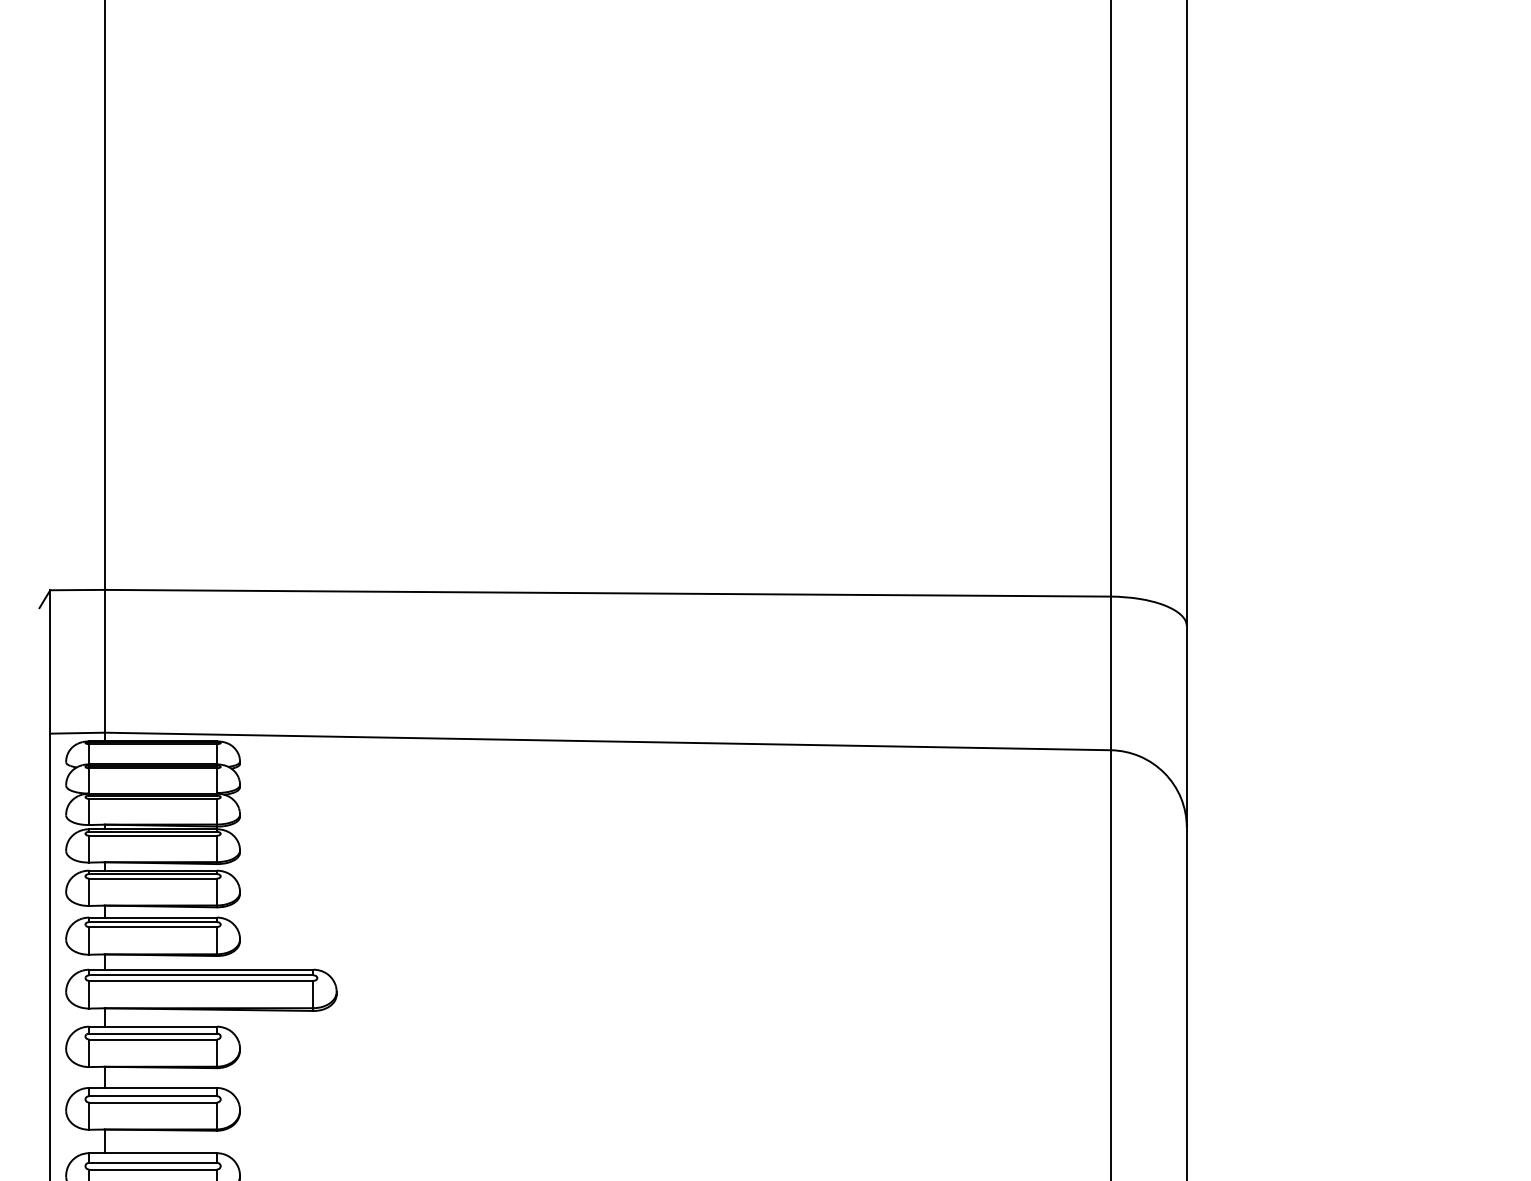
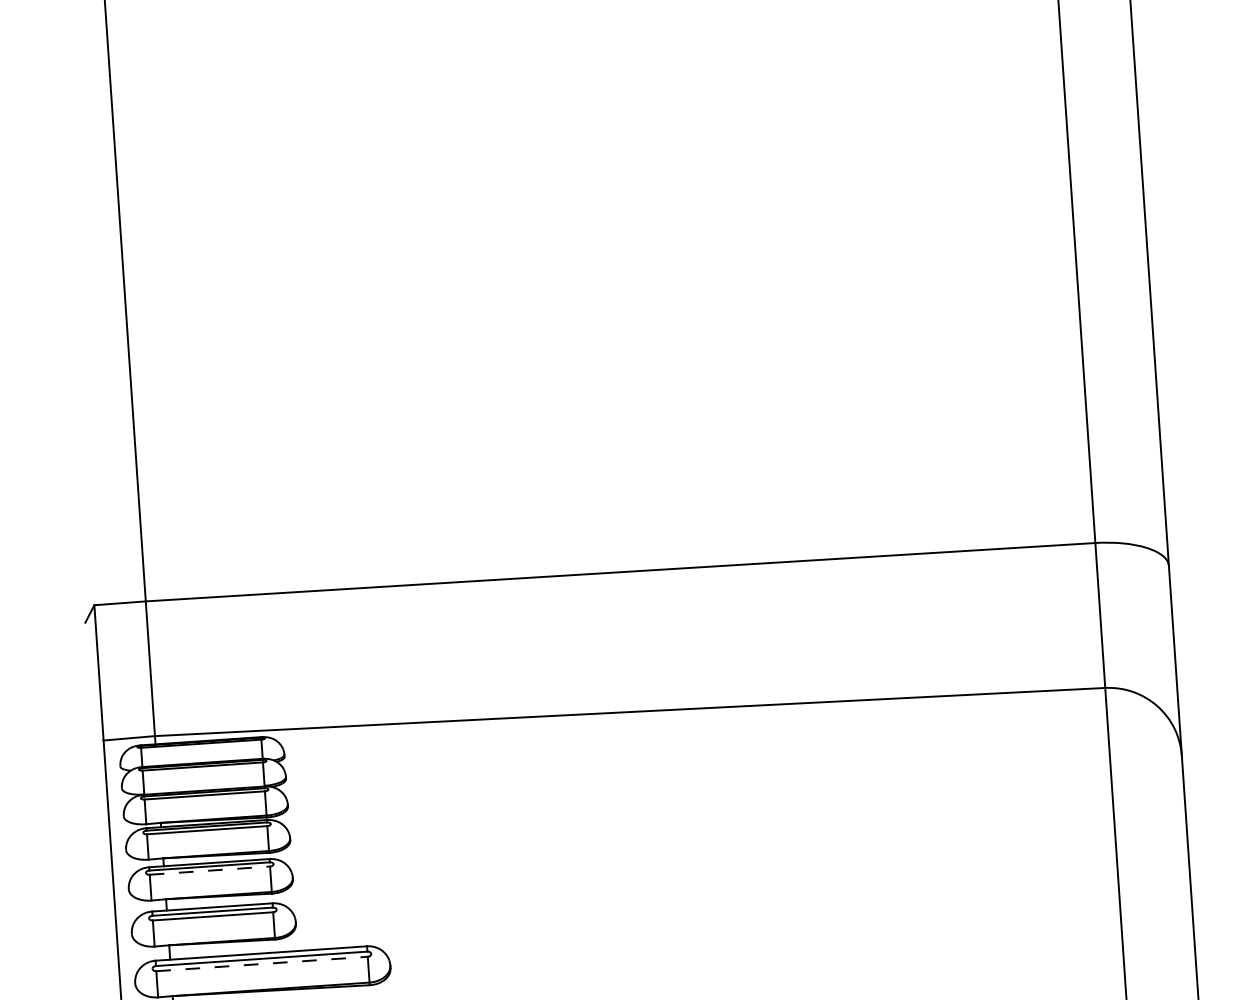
line: (153, 878) -> (210, 870), solid -> dashed
line: (201, 980) -> (262, 963), solid -> dashed

